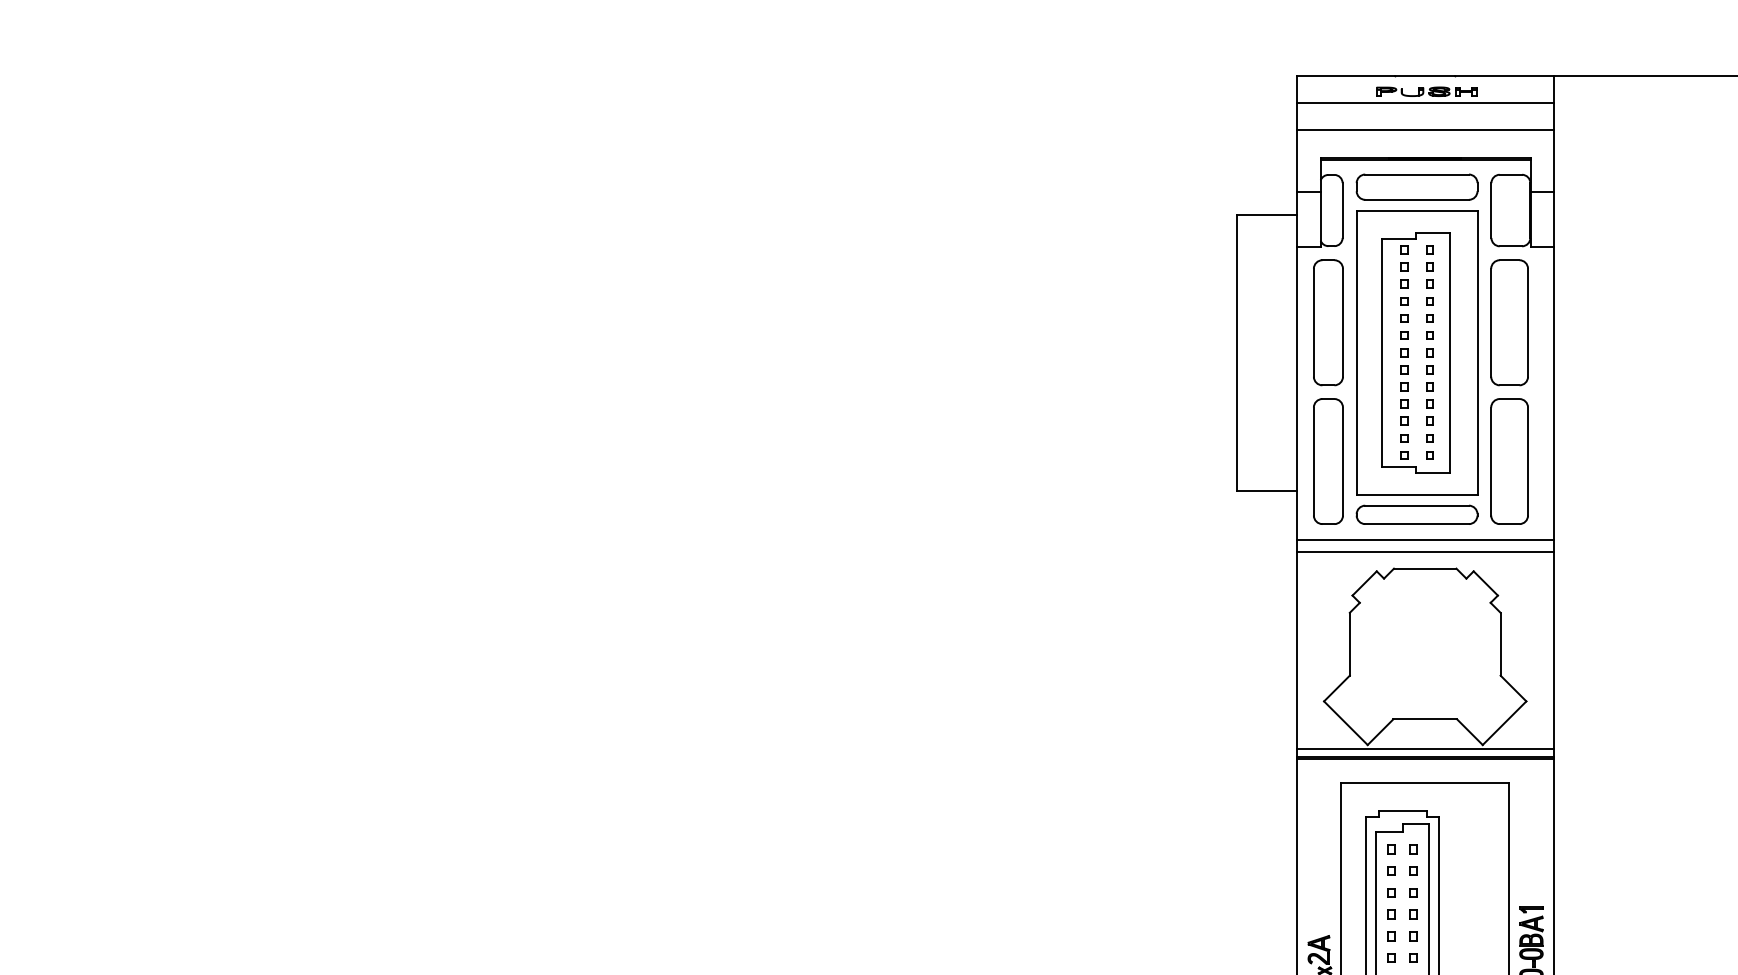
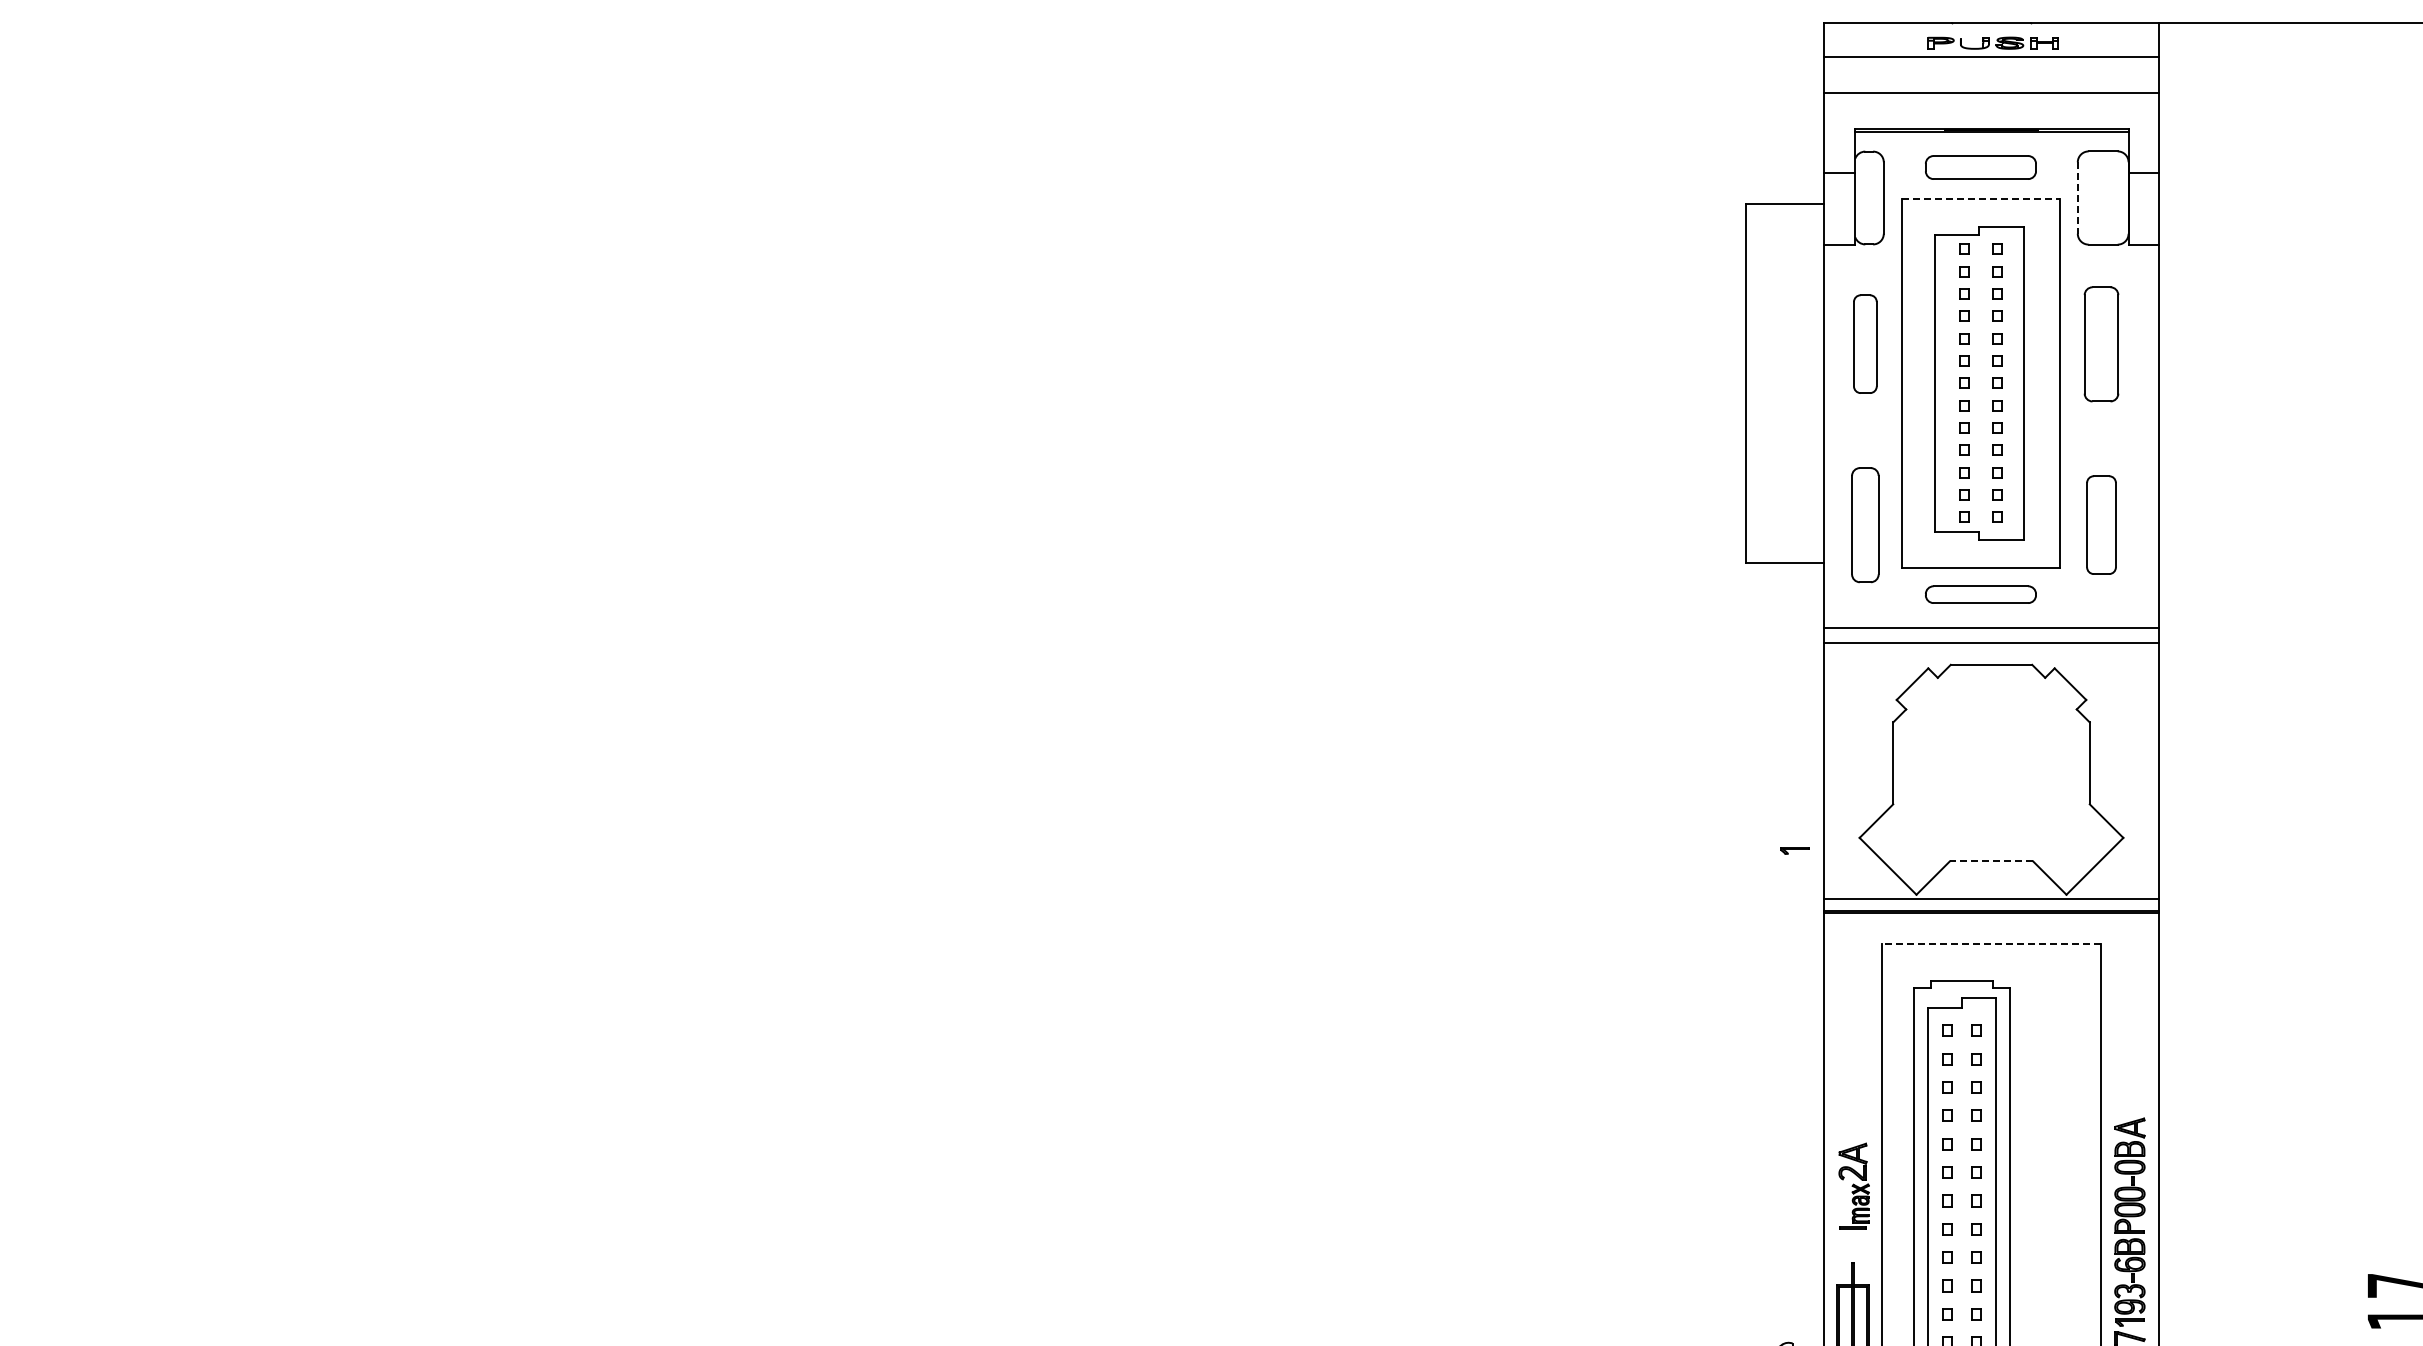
part: (1416, 187) -> (1980, 167), size x0.7
line: (1416, 210) -> (1980, 198), solid -> dashed
line: (1491, 210) -> (2077, 198), solid -> dashed
part: (1328, 322) -> (1865, 343), size x0.6
part: (1509, 322) -> (2101, 344), size x0.7
part: (1328, 460) -> (1865, 524), size x0.7
part: (1509, 460) -> (2101, 524), size x0.6
part: (1416, 514) -> (1980, 594), size x0.7
line: (1425, 719) -> (1991, 861), solid -> dashed
line: (1425, 783) -> (1991, 944), solid -> dashed
part: (1531, 909) -> (1794, 850), moved

